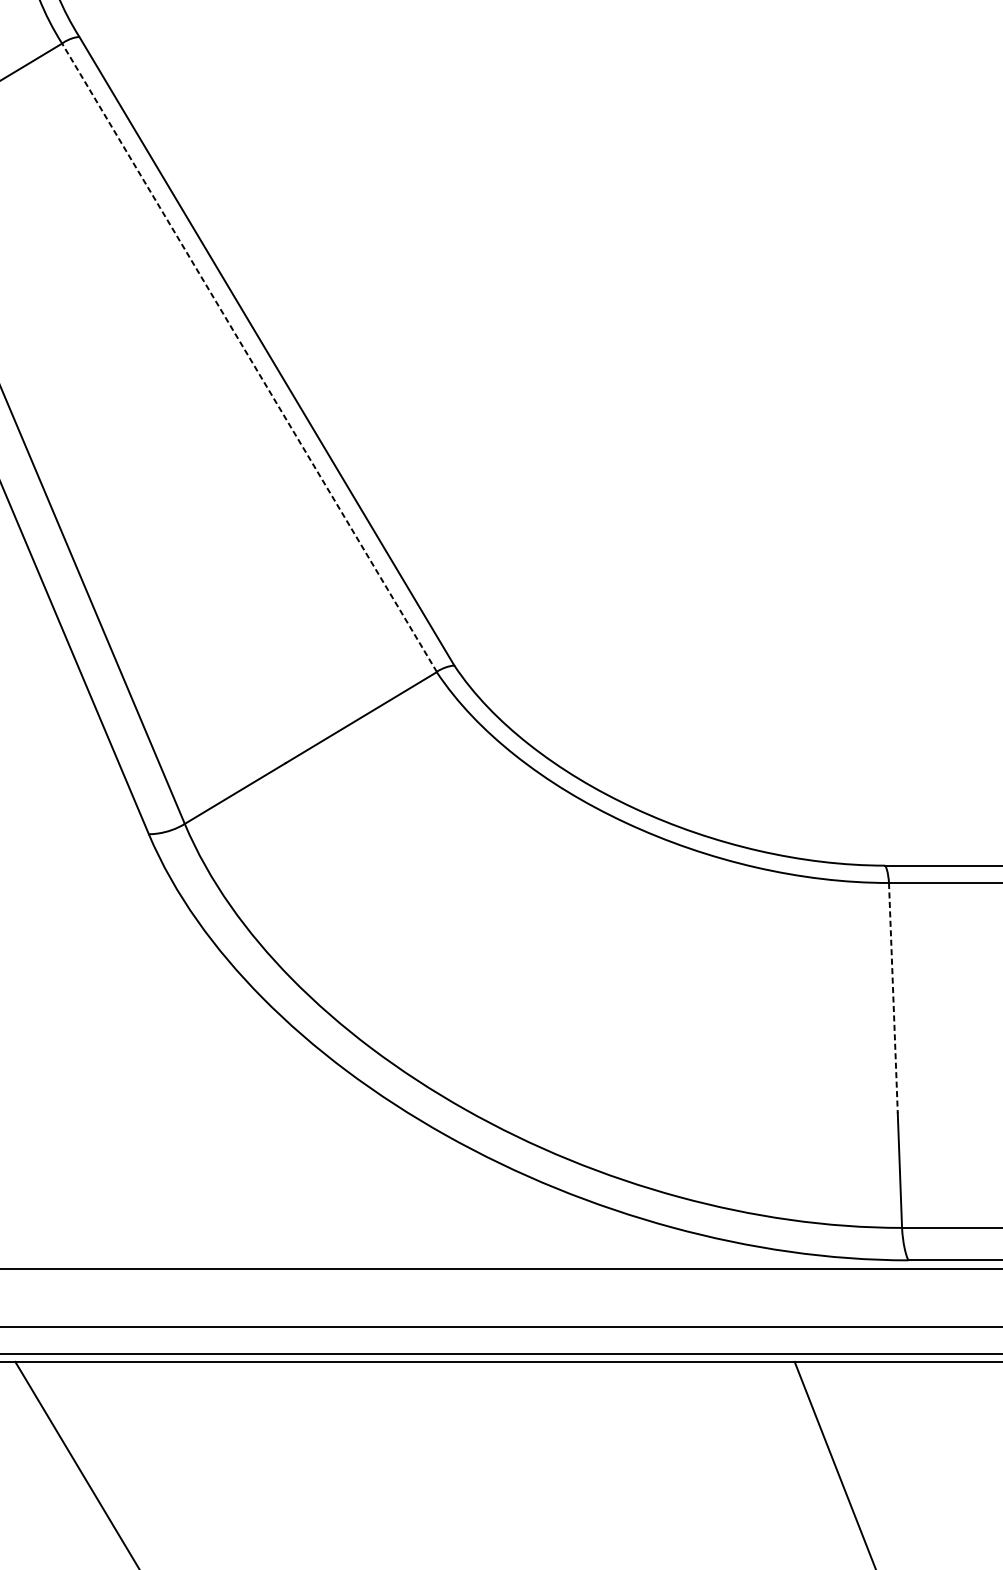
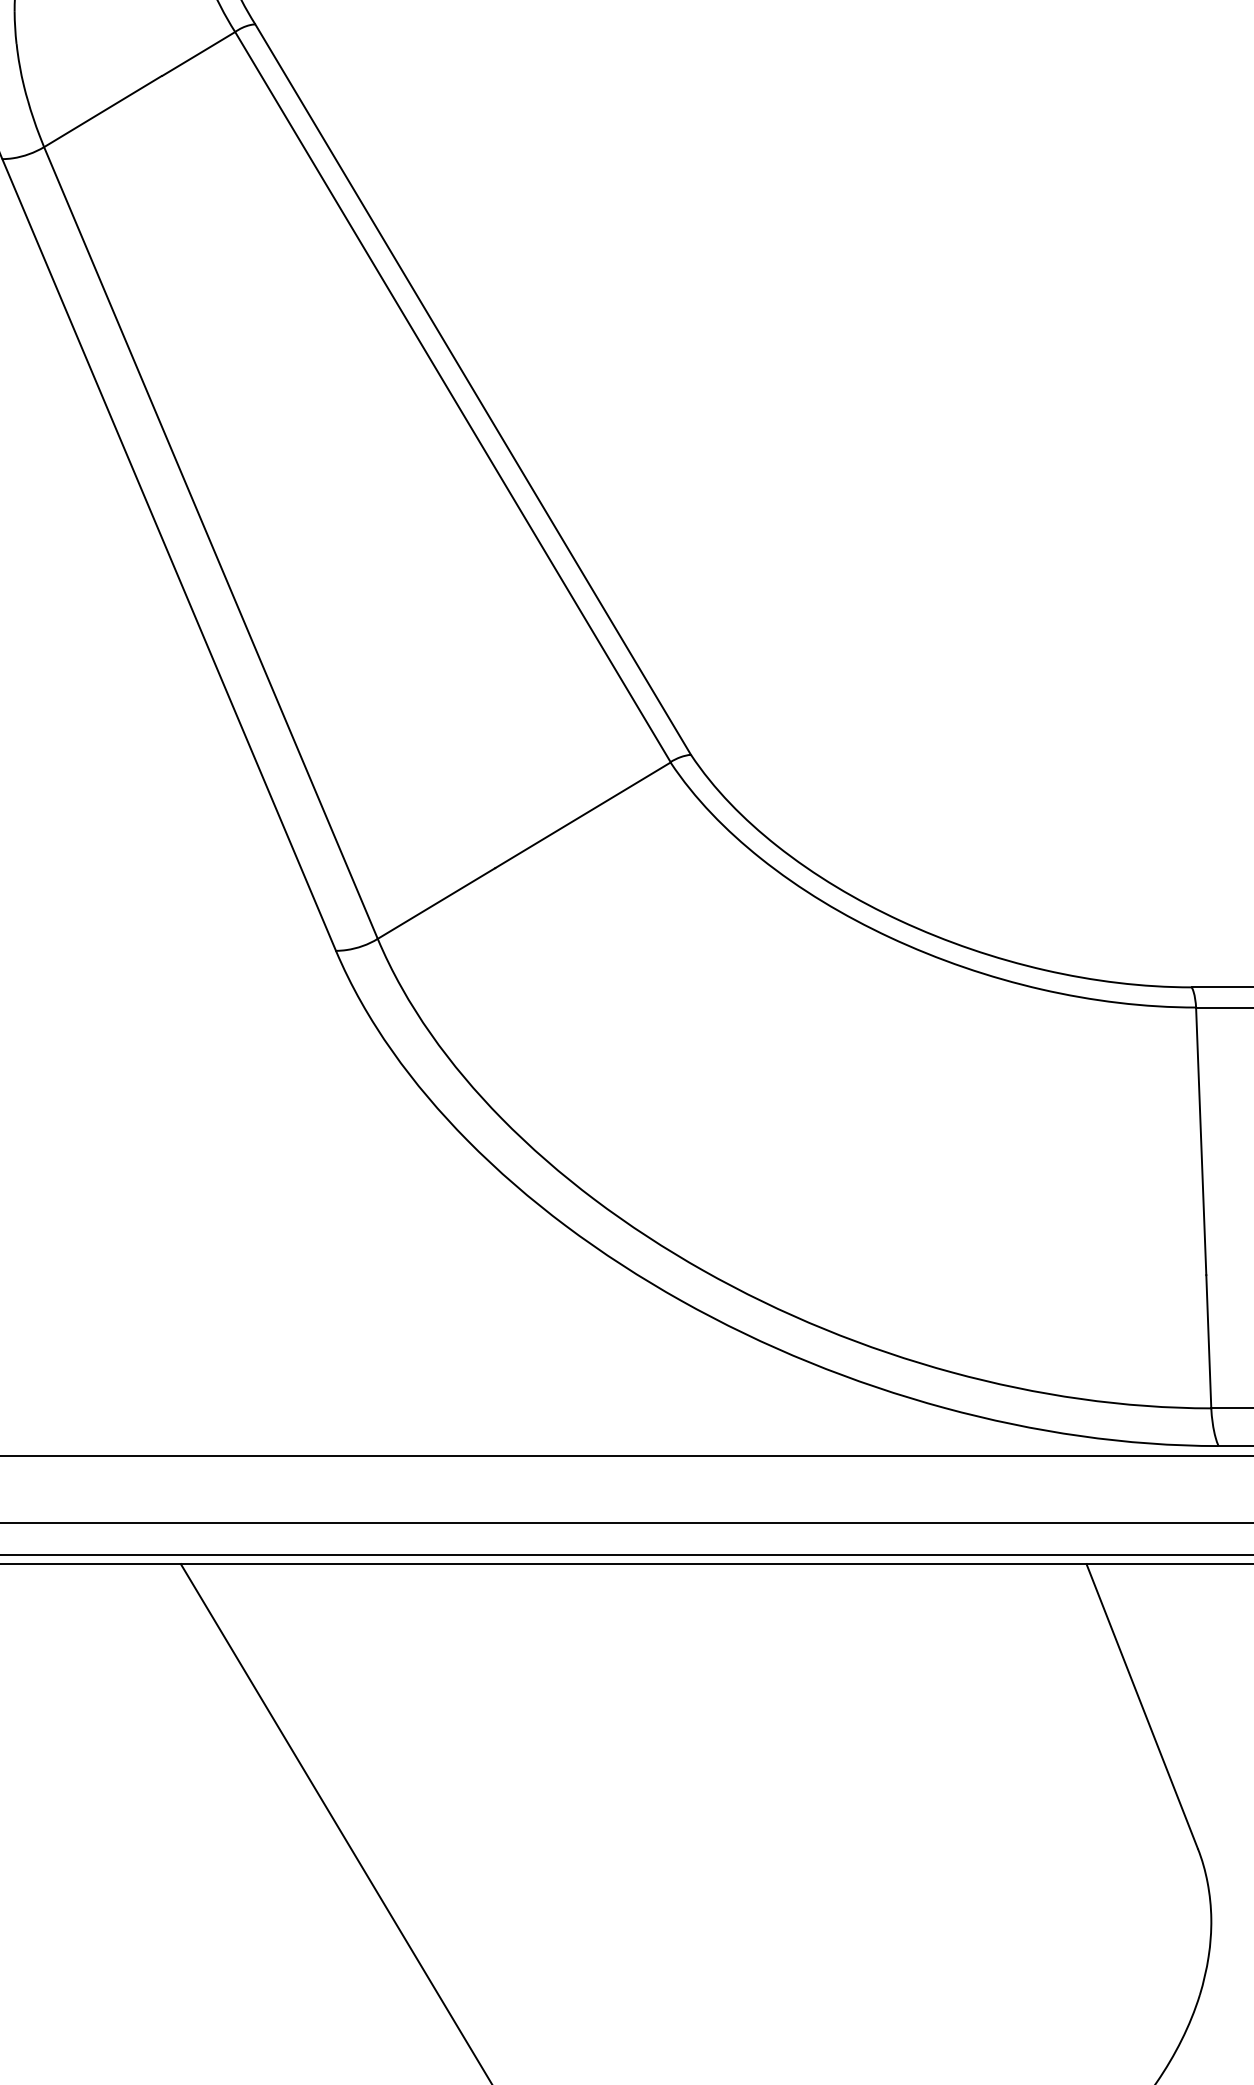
line: (249, 357) -> (452, 396), dashed -> solid
line: (893, 998) -> (1201, 1141), dashed -> solid

